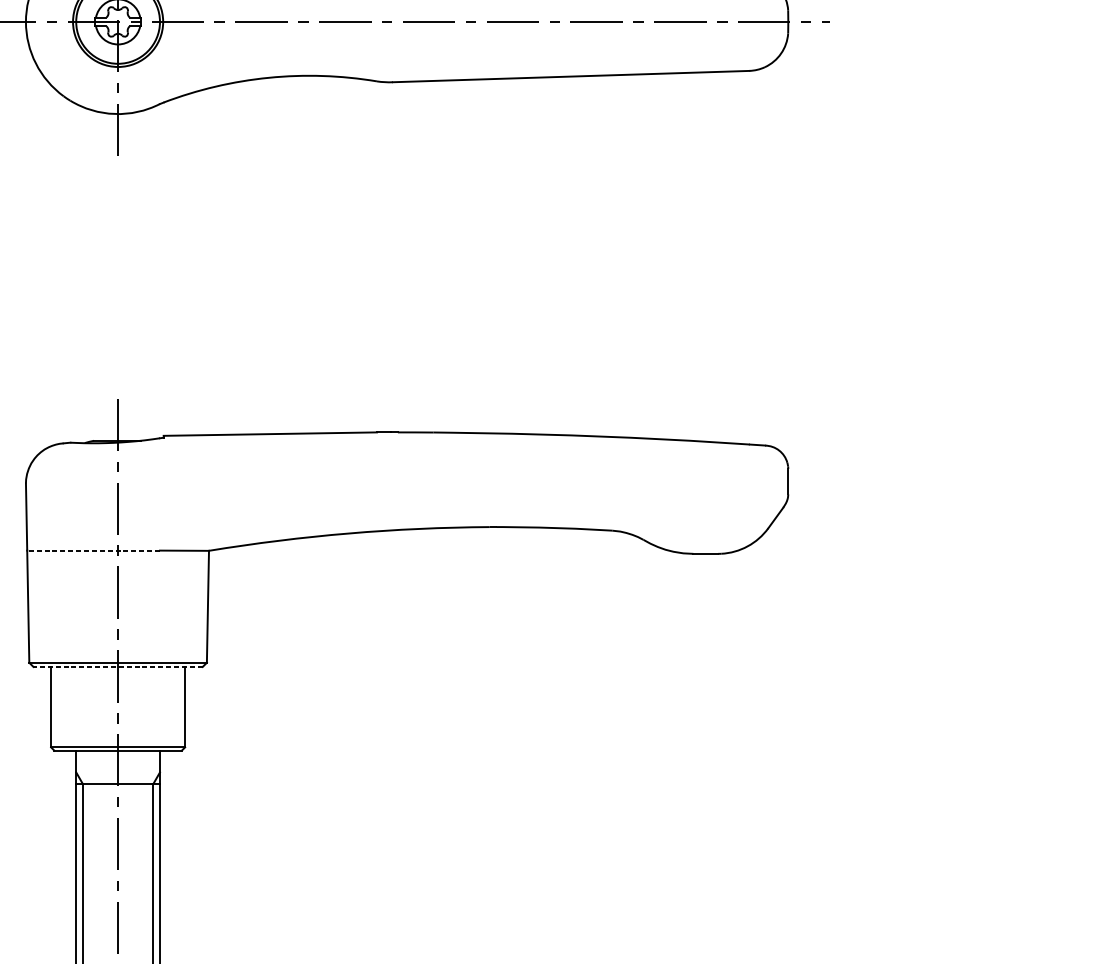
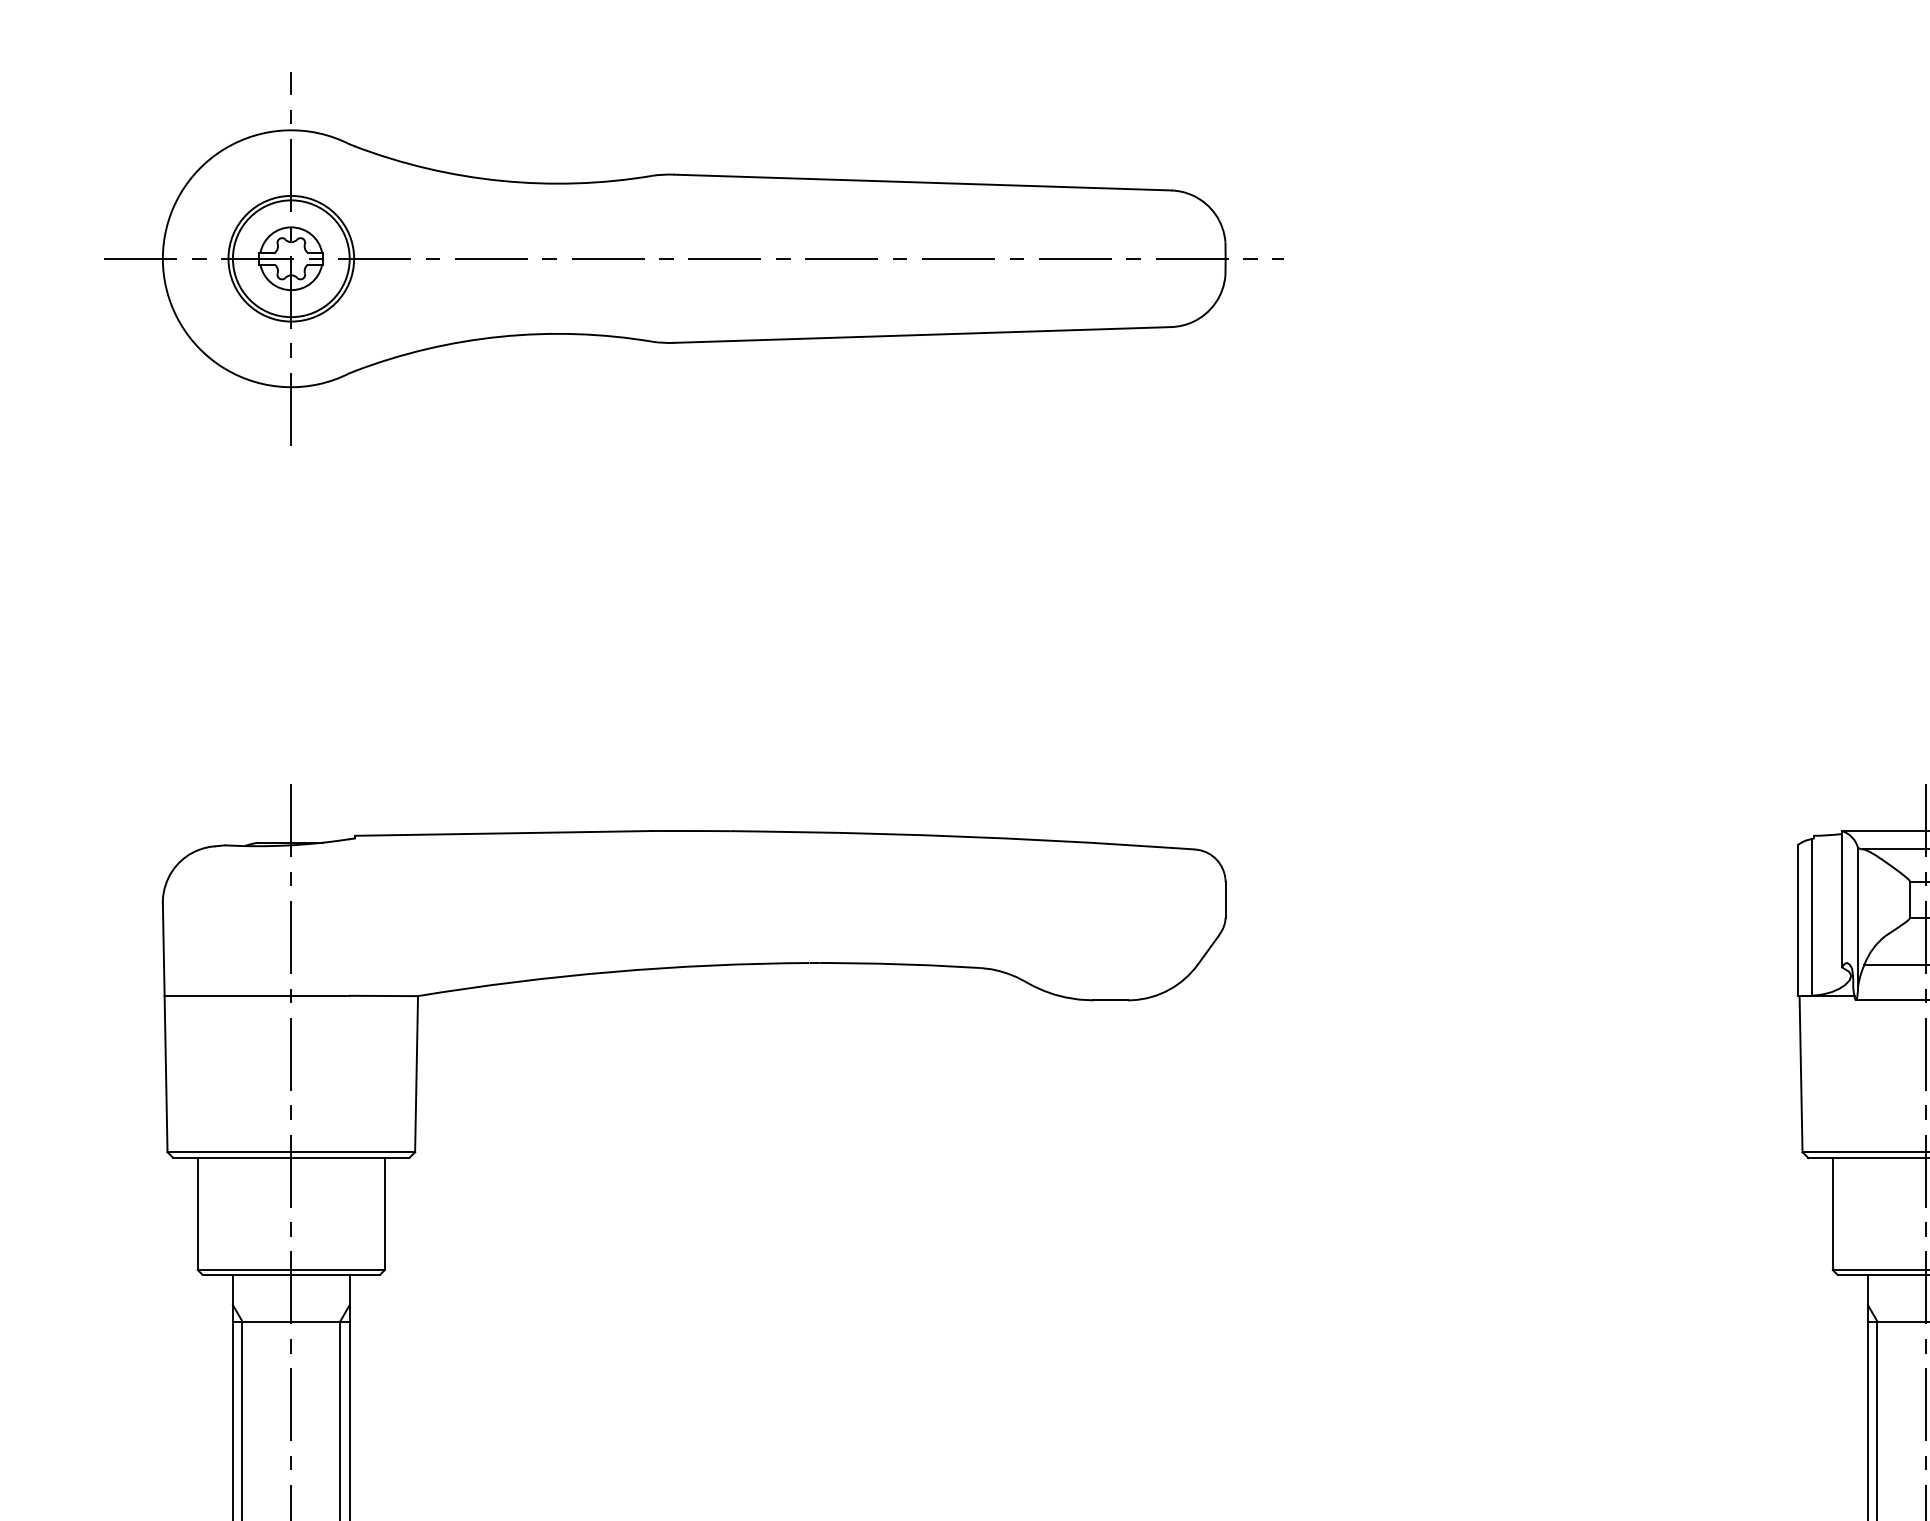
line: (93, 550) -> (257, 995), dashed -> solid
line: (118, 667) -> (291, 1158), dashed -> solid

